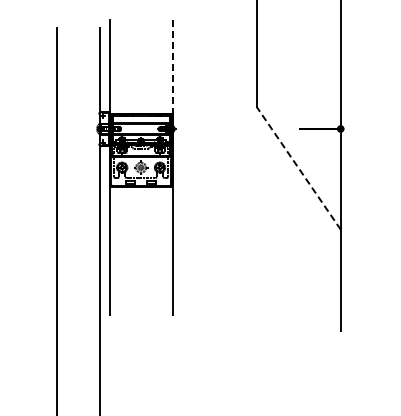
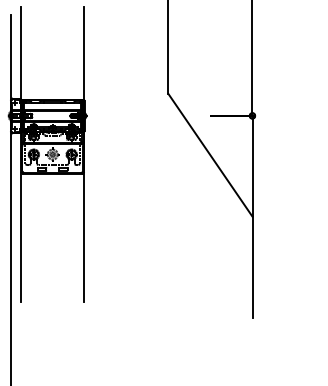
line: (172, 66) -> (84, 53), dashed -> solid
line: (298, 167) -> (210, 154), dashed -> solid

